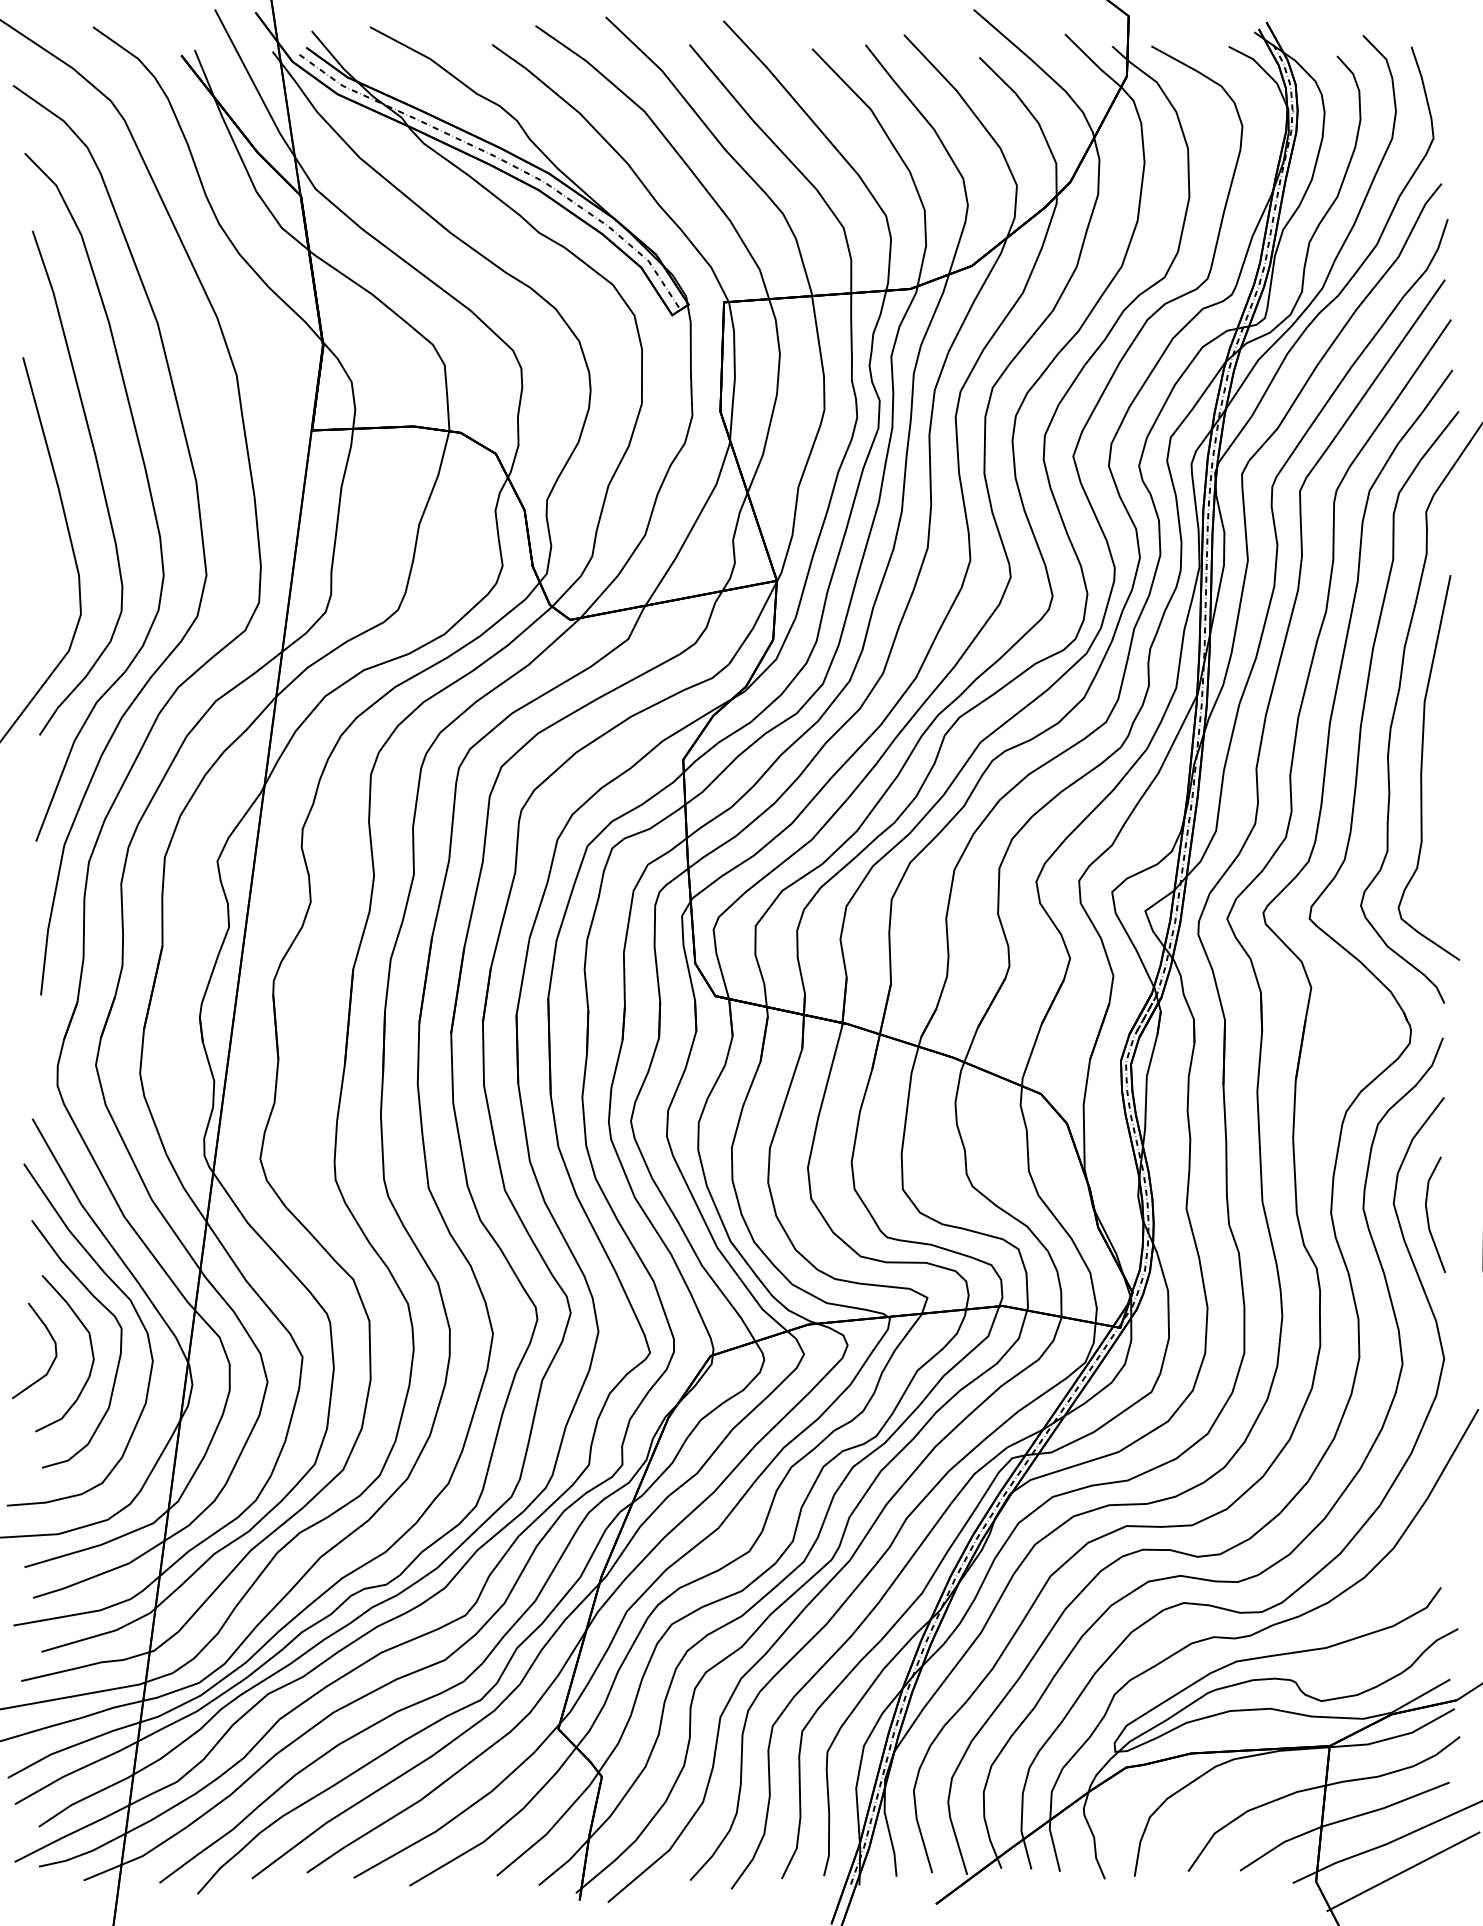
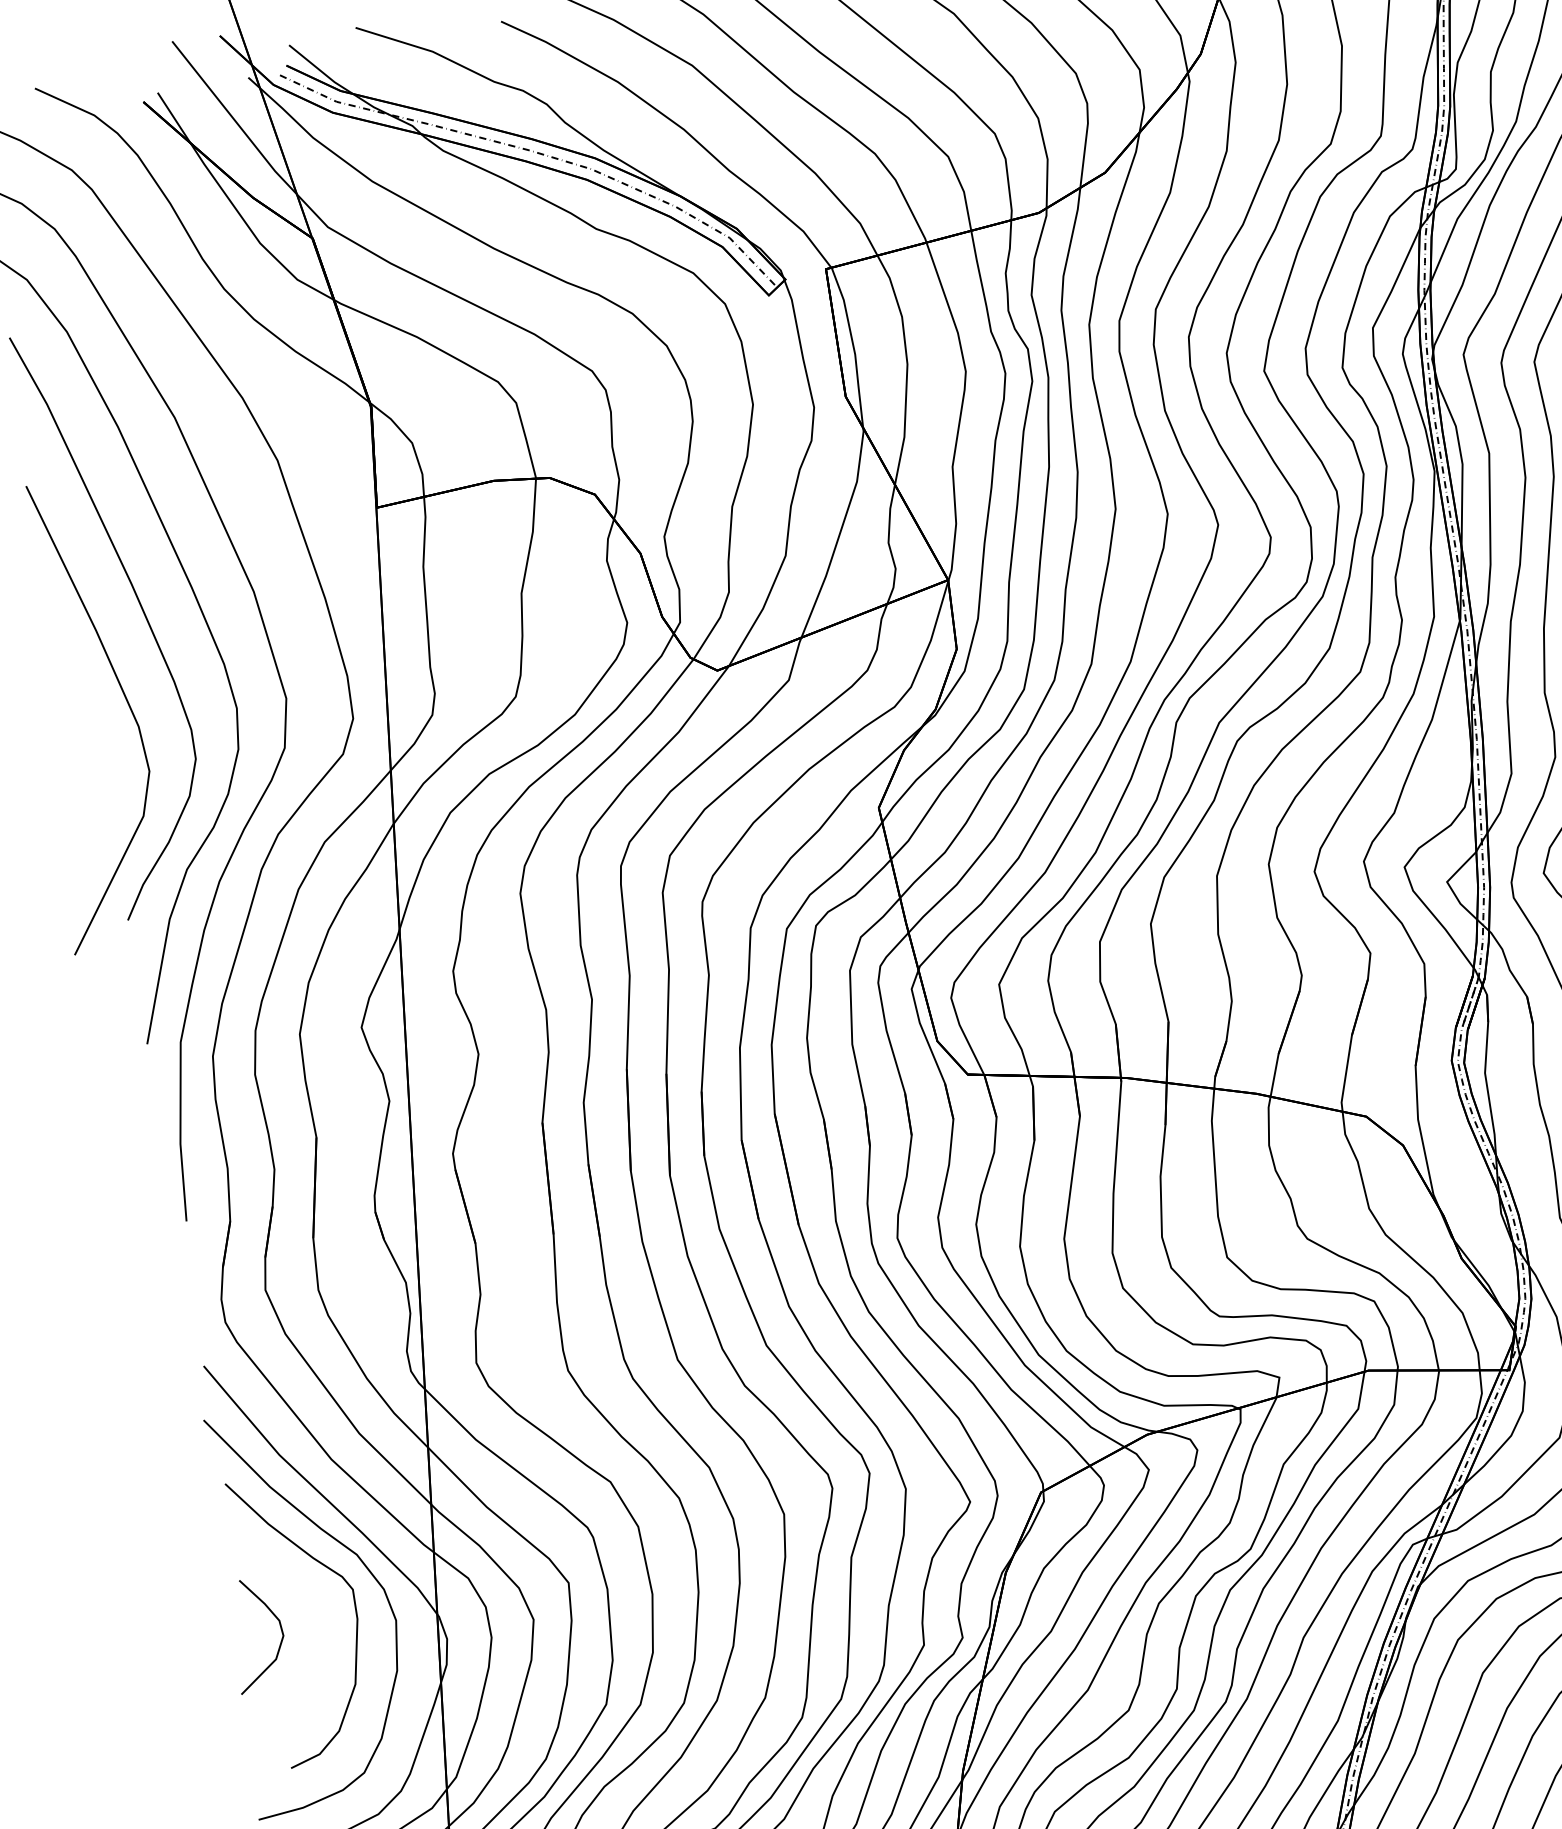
curve: (90, 1346) -> (320, 1617), removed

